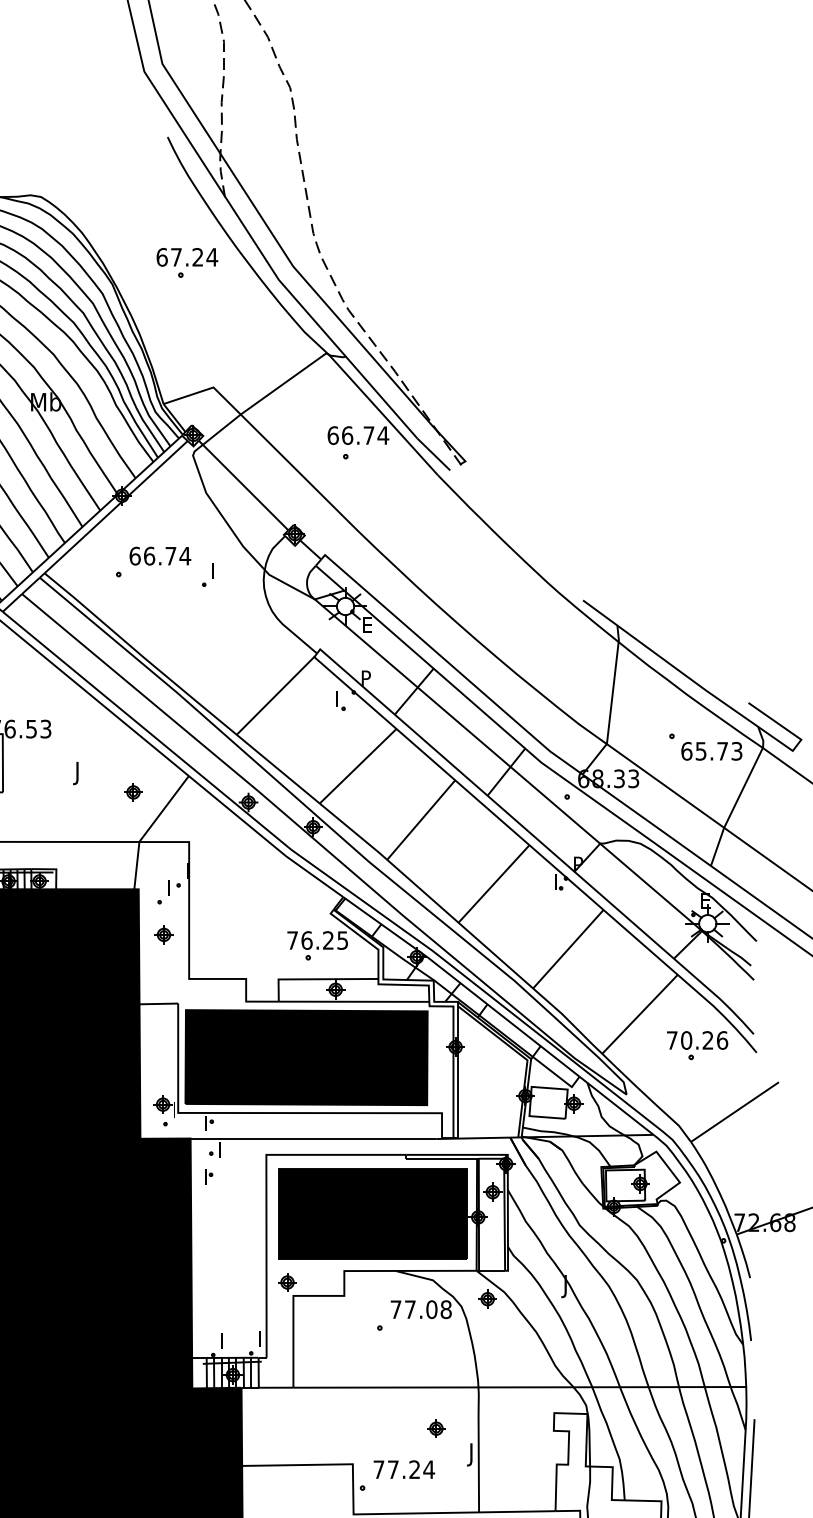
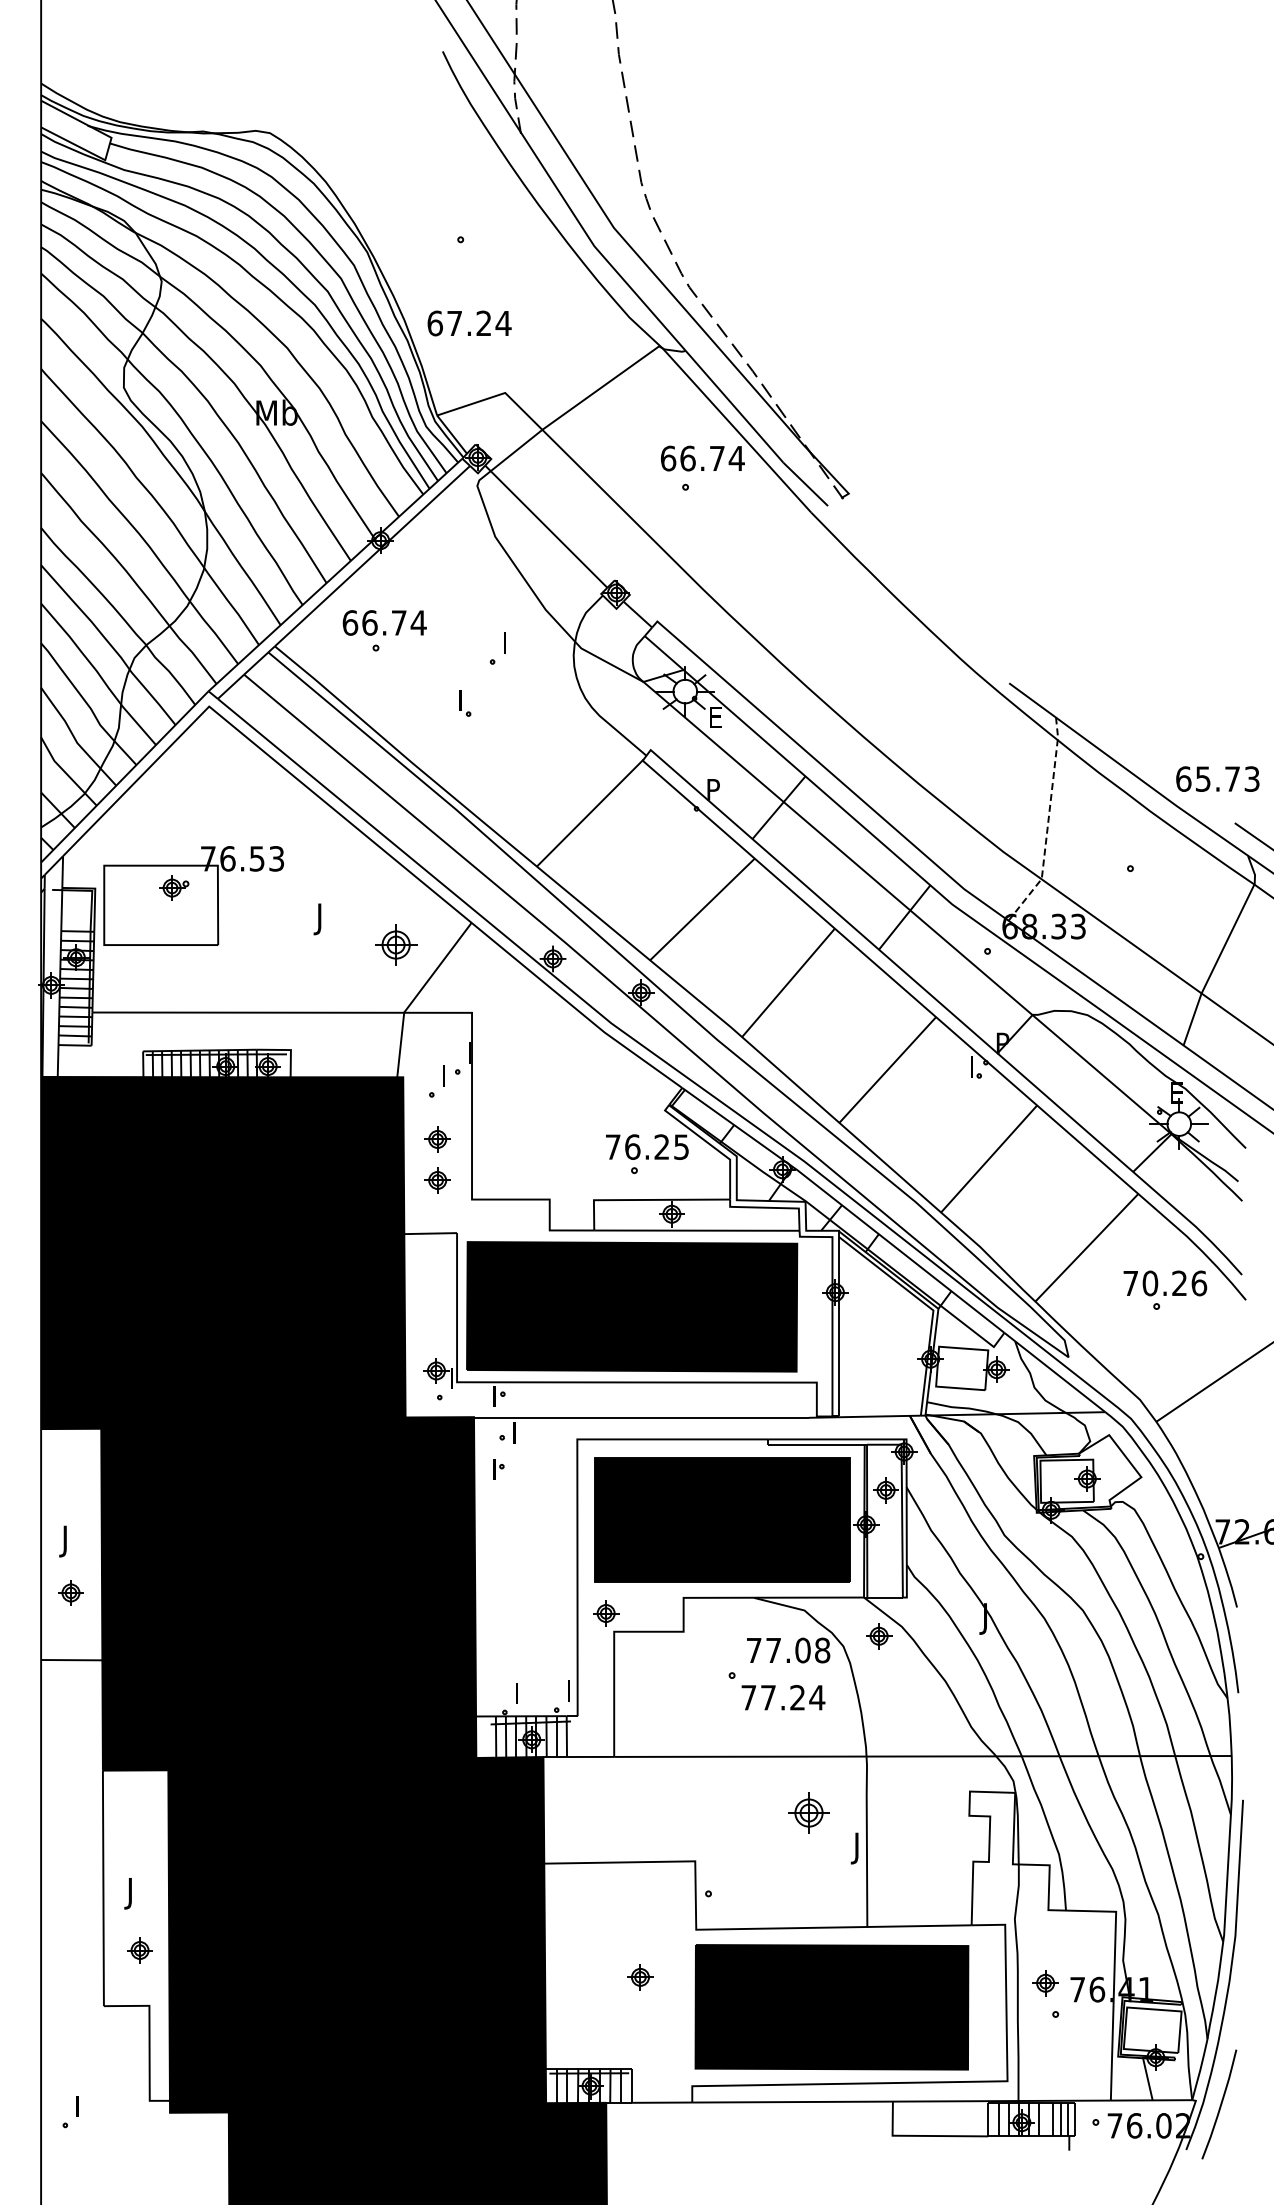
text: (187, 257) -> (469, 323), moved
text: (160, 555) -> (384, 622), moved
part: (341, 701) -> (465, 703), moved
line: (611, 703) -> (1048, 824), solid -> dashed
text: (711, 750) -> (1217, 778), moved
part: (133, 792) -> (395, 945), size x1.6
part: (163, 964) -> (437, 1180), added
part: (436, 1428) -> (809, 1812), size x1.6
text: (404, 1469) -> (783, 1697), moved

